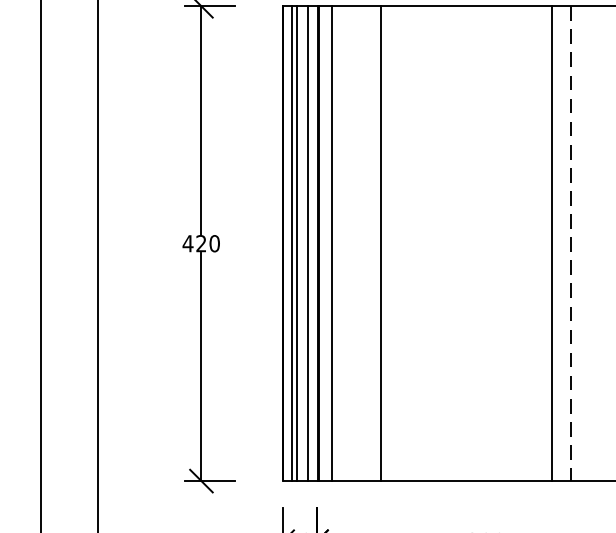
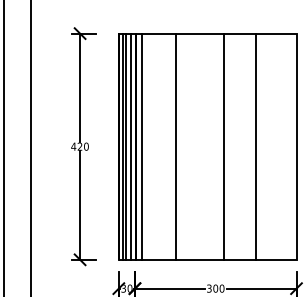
line: (380, 243) -> (175, 146), moved
line: (552, 243) -> (224, 146), moved
line: (571, 245) -> (256, 147), dashed -> solid

